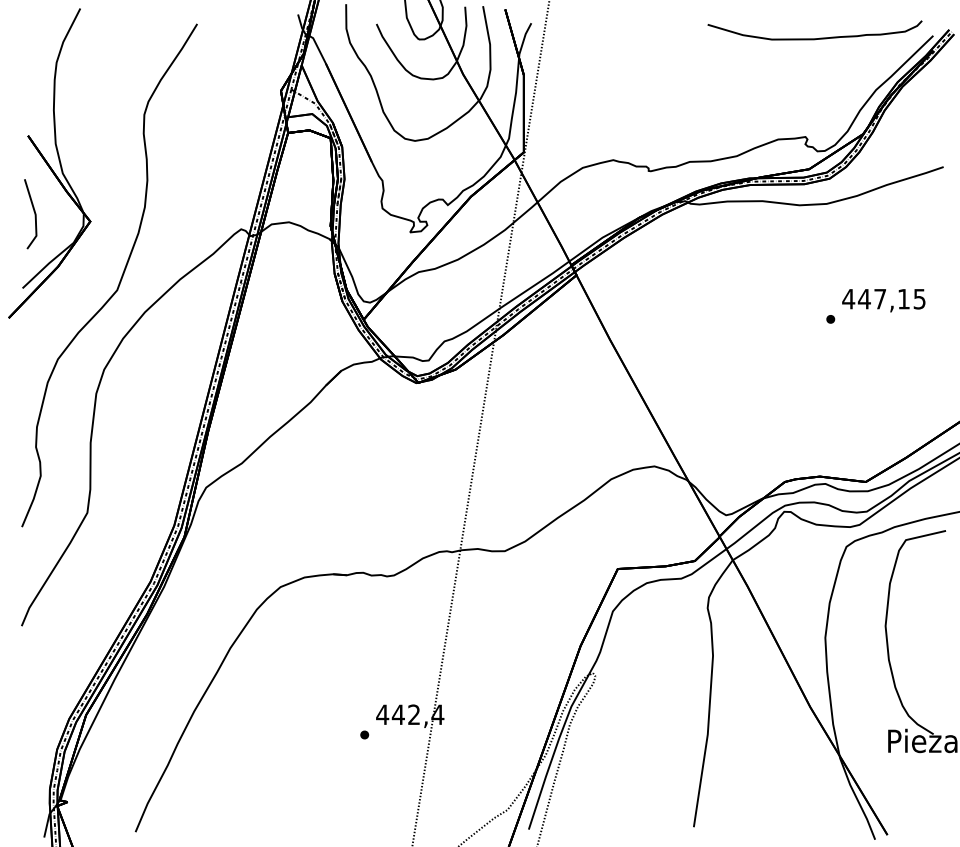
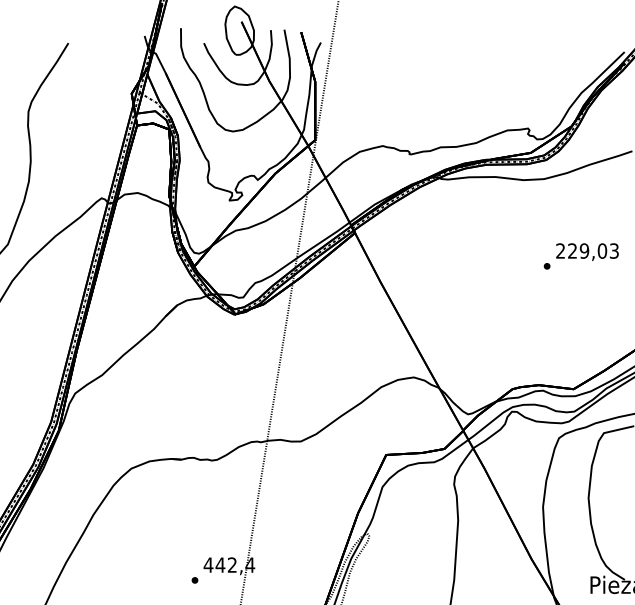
curve: (814, 38) -> (534, 54), removed
text: (883, 298) -> (586, 250), 447,15 -> 229,03

